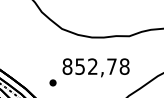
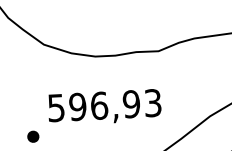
text: (95, 66) -> (103, 105), 852,78 -> 596,93

